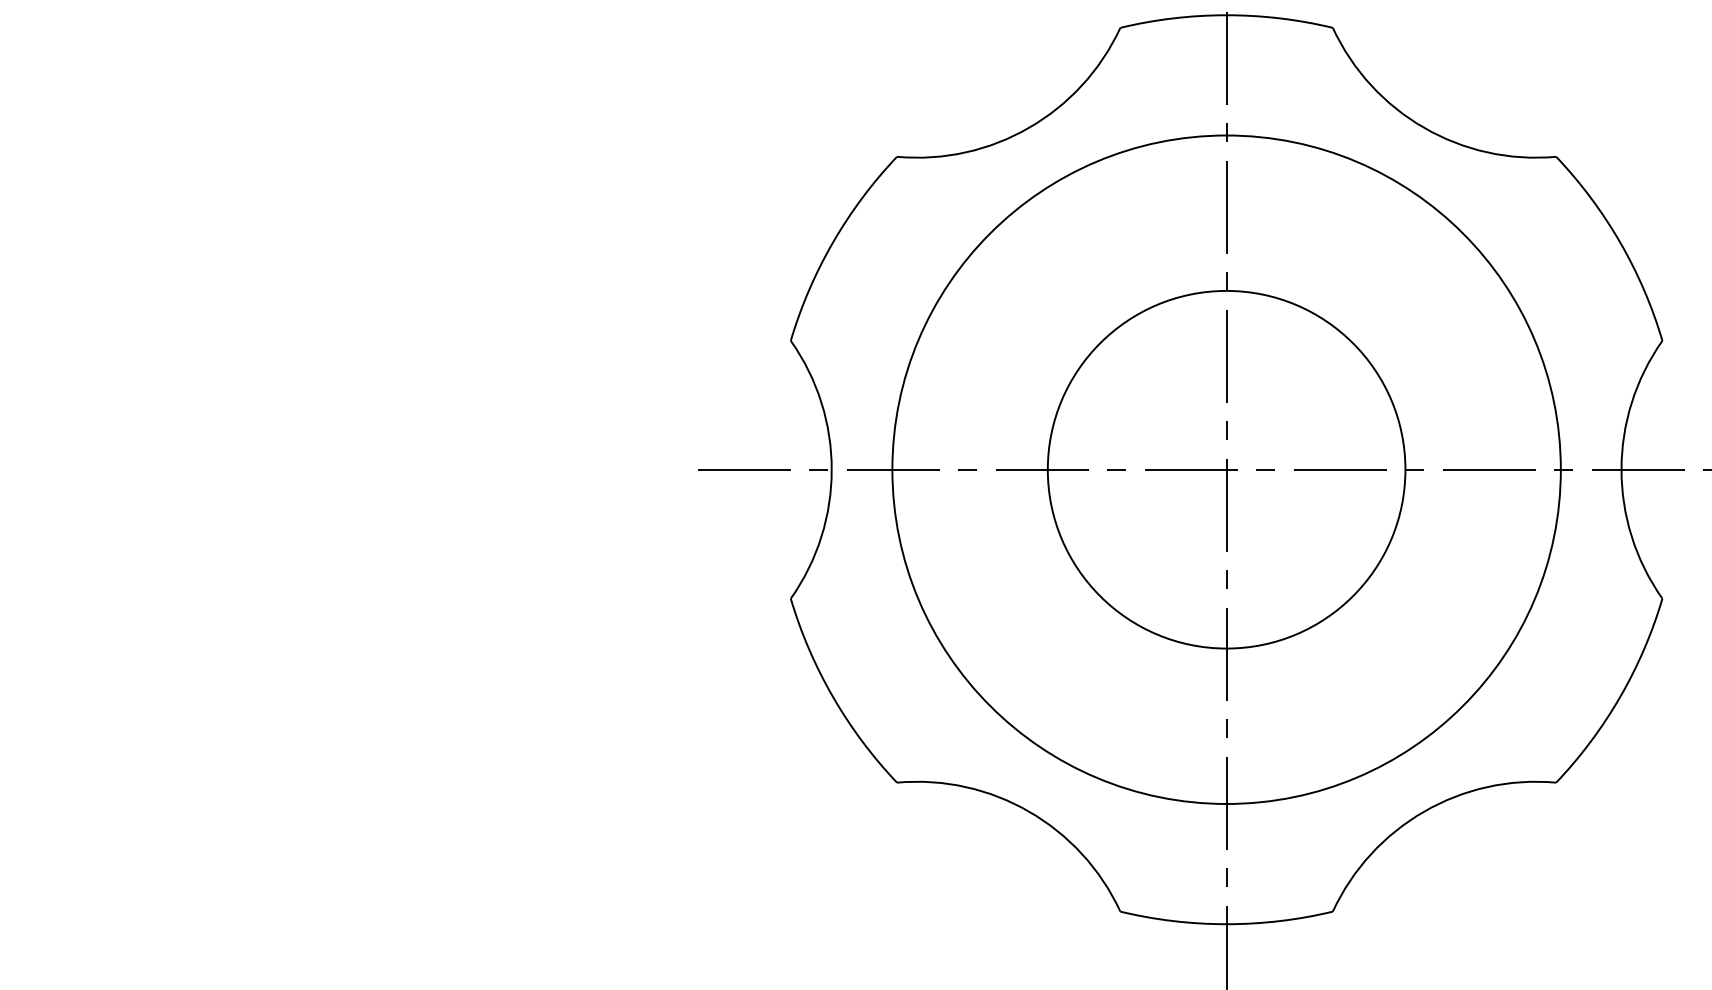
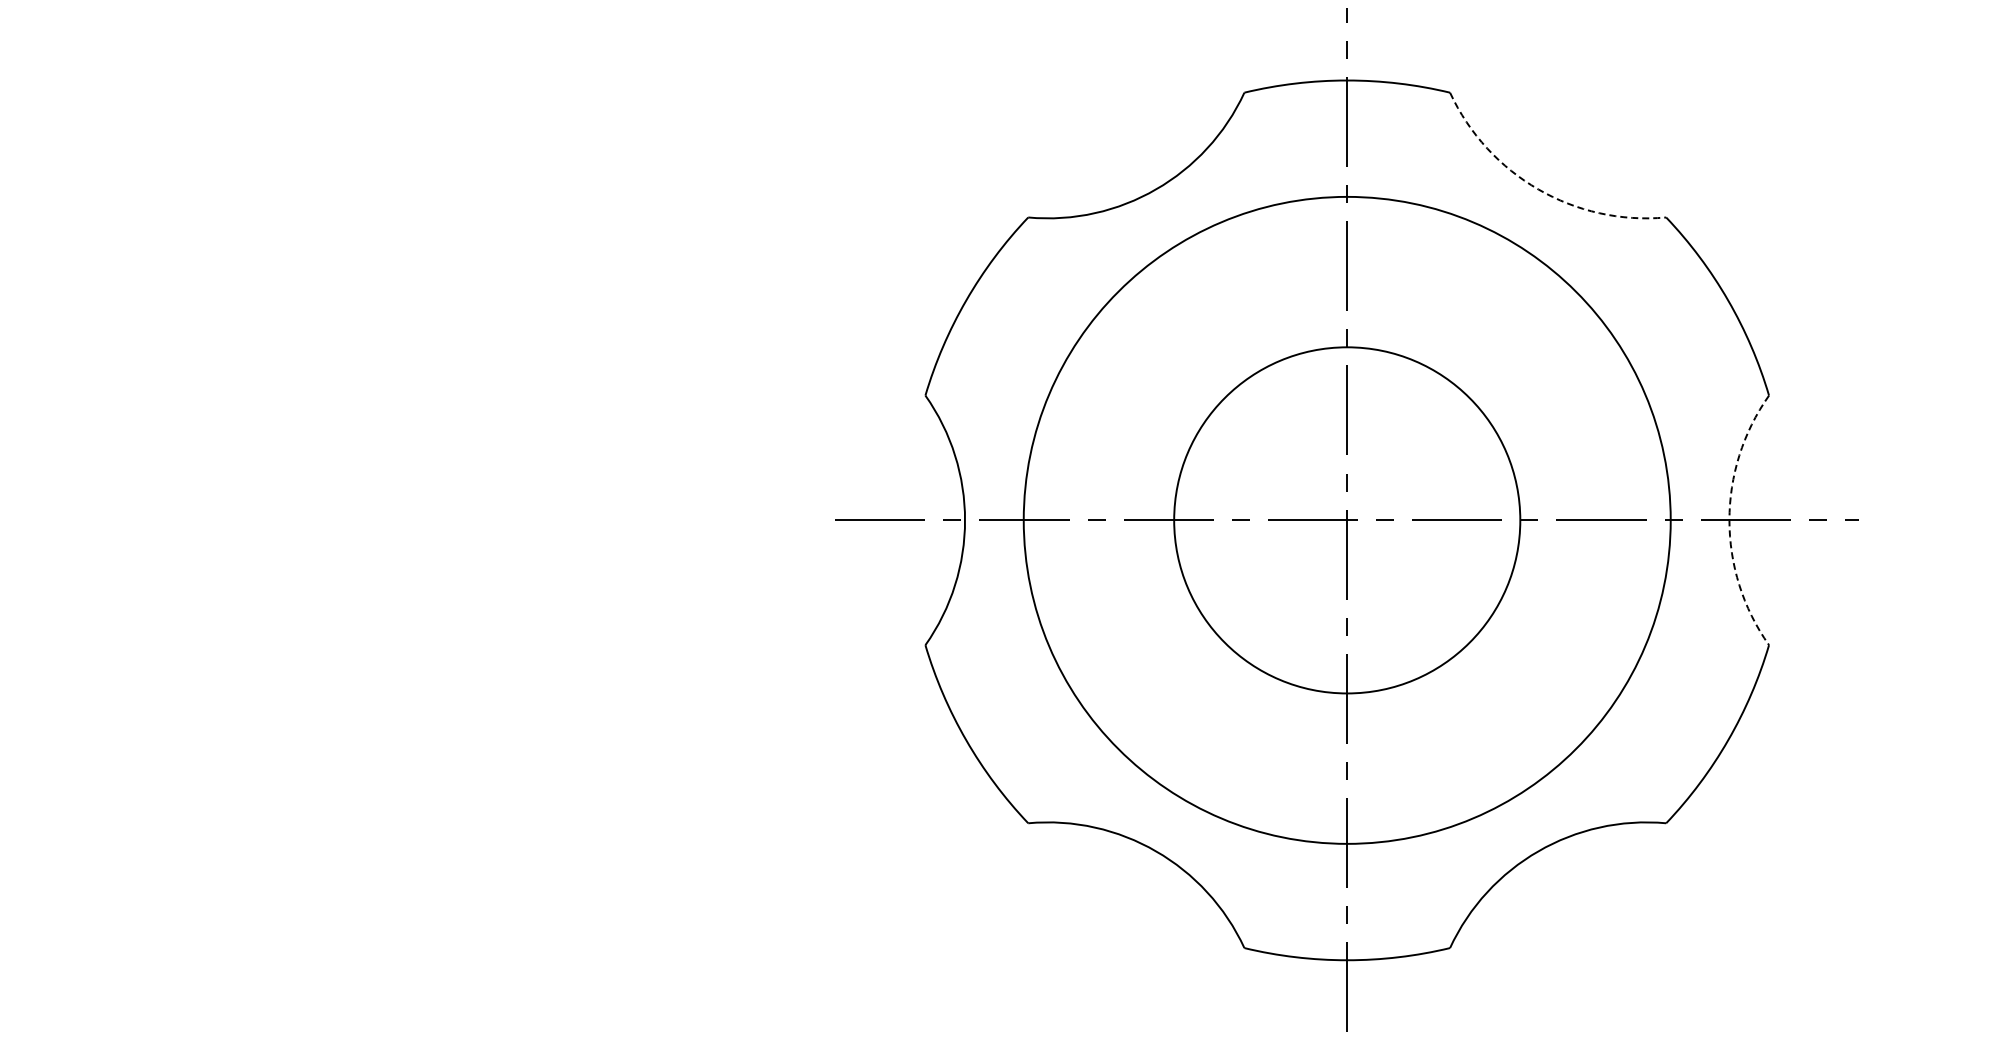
arc: (1424, 127) -> (1538, 189), solid -> dashed
arc: (1621, 469) -> (1729, 520), solid -> dashed

